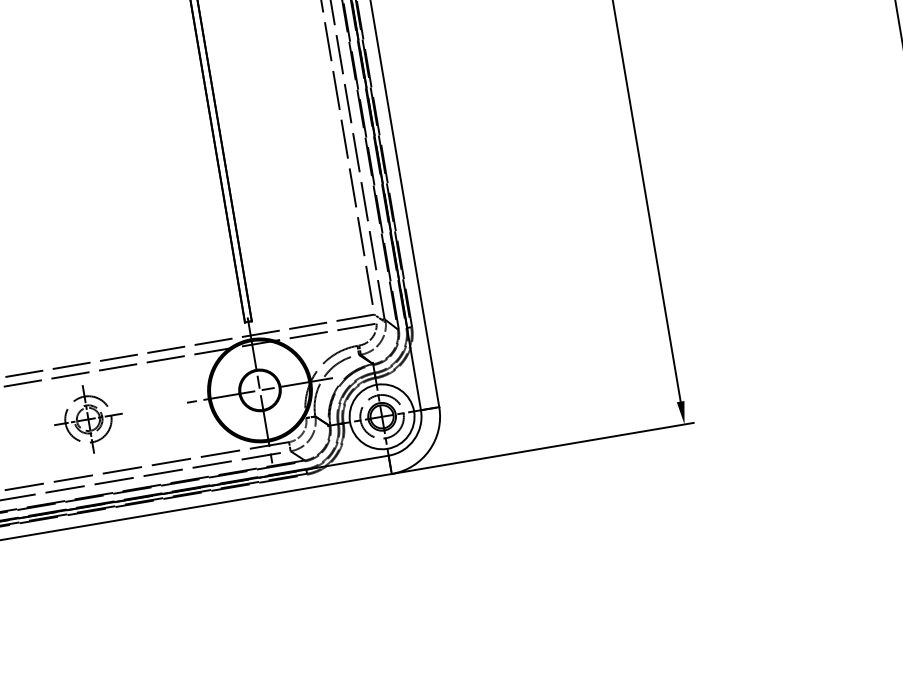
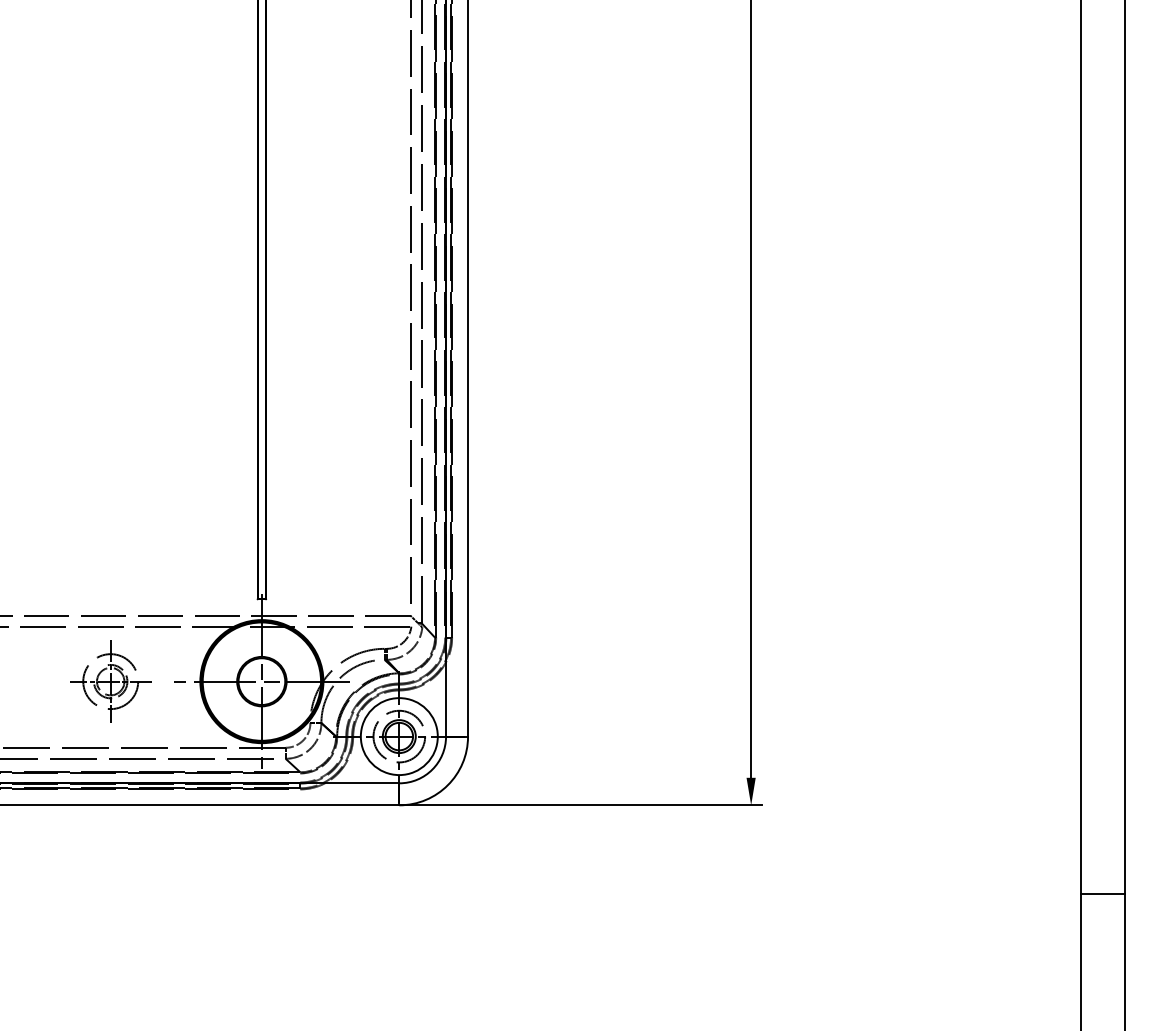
part: (88, 419) -> (110, 681), moved

